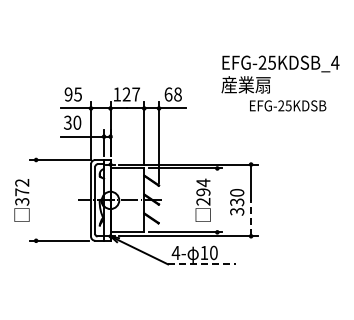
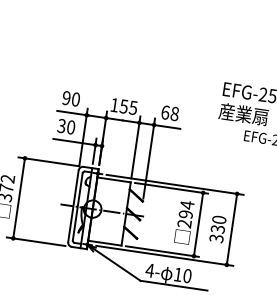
text: (77, 94) -> (75, 99), 95 -> 90
text: (131, 94) -> (128, 107), 127 -> 155
line: (217, 199) -> (198, 223), added
line: (36, 200) -> (19, 198), added
line: (251, 218) -> (229, 247), dashed -> solid
line: (201, 264) -> (173, 285), dashed -> solid

